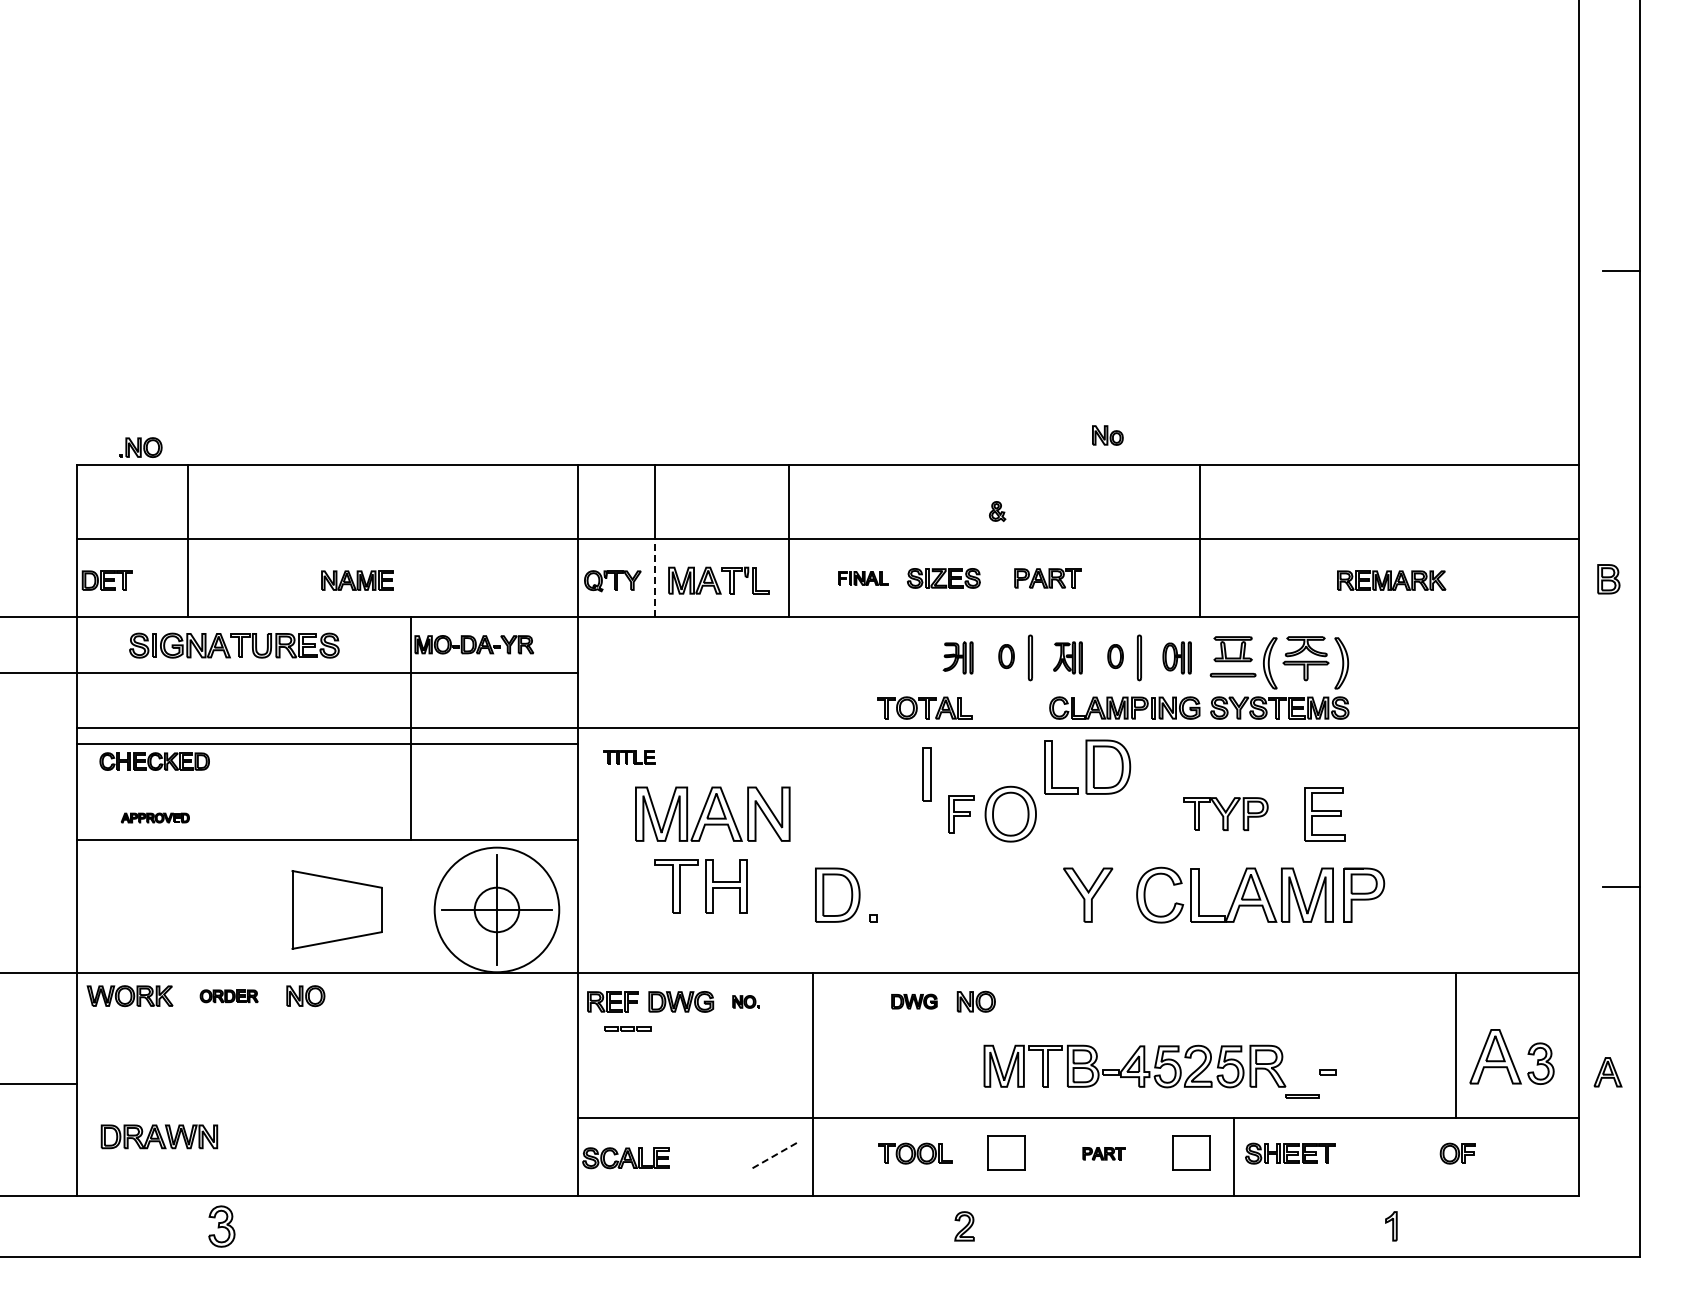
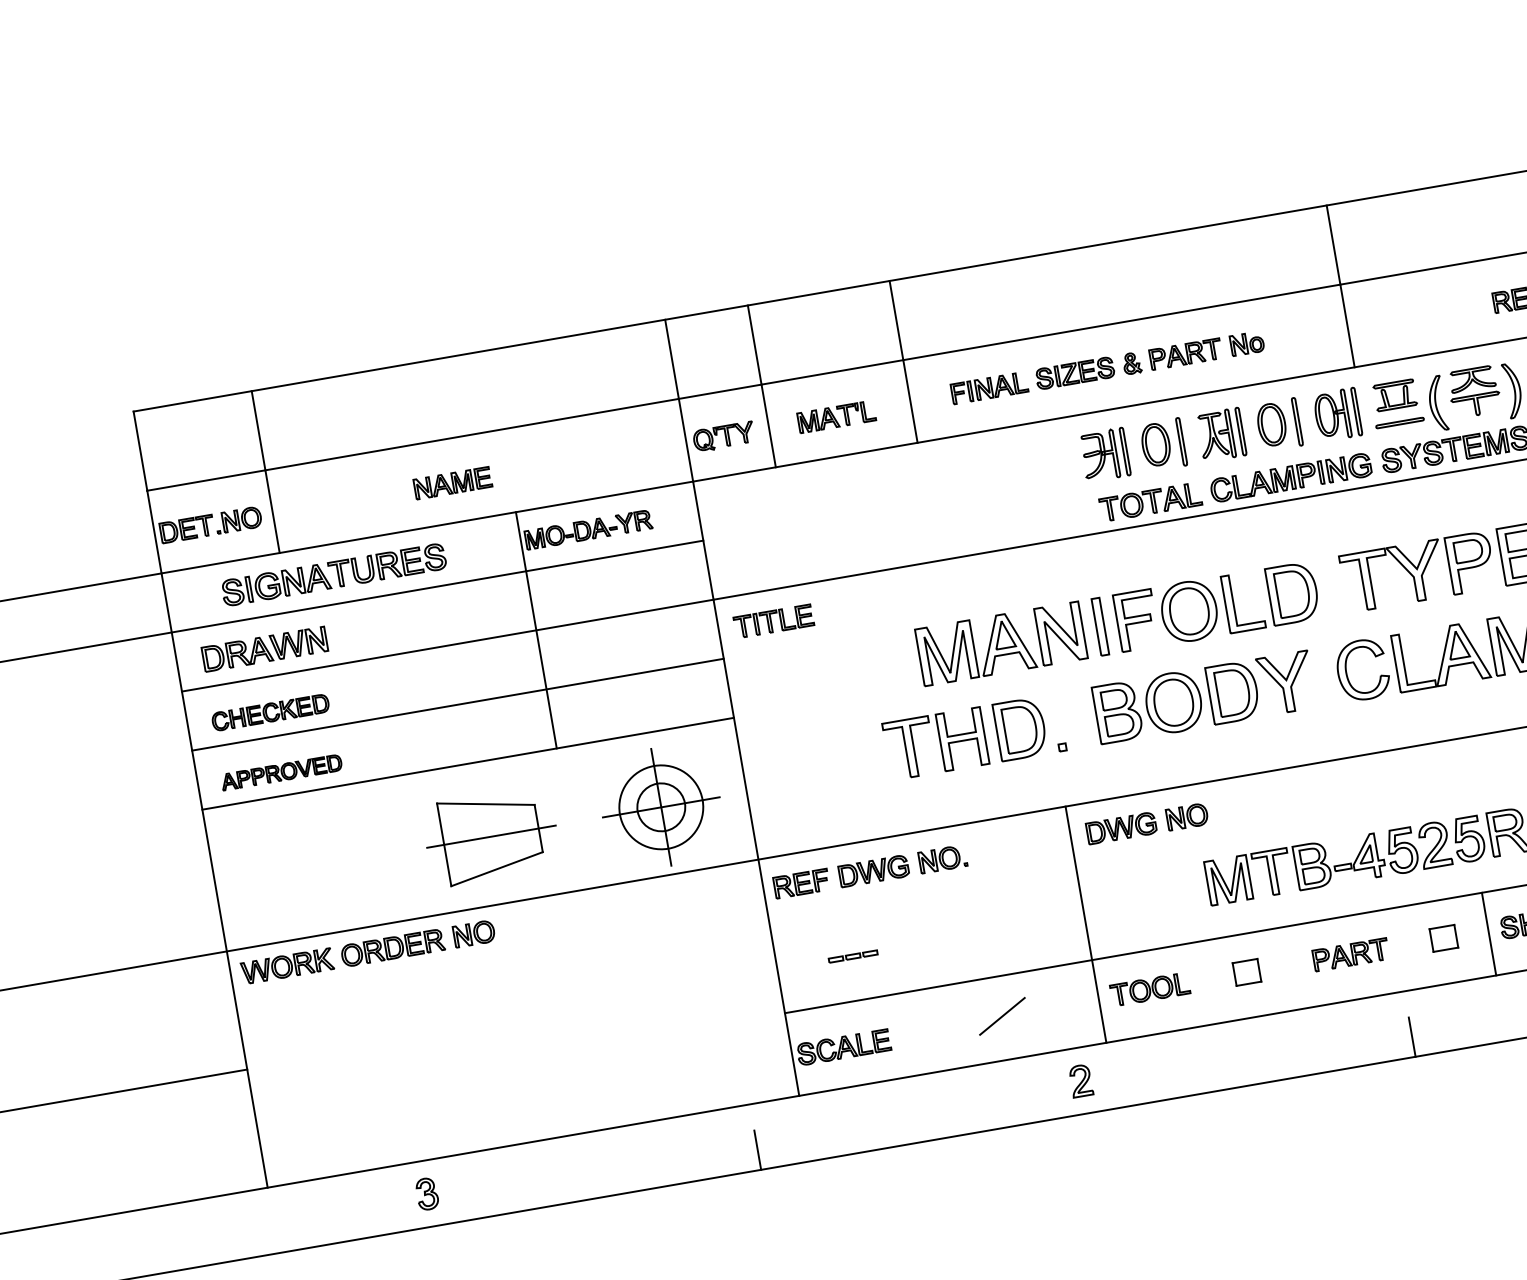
part: (1107, 435) -> (1246, 343), moved
part: (140, 447) -> (238, 520), moved
part: (997, 511) -> (1132, 363), moved
line: (655, 578) -> (768, 426), dashed -> solid
part: (862, 578) -> (988, 388), size x1.43
part: (718, 580) -> (836, 416), size x0.71
part: (1006, 656) -> (1155, 444), size x1.67
part: (1115, 656) -> (1271, 424), size x1.67
part: (957, 657) -> (1104, 454), size x1.43
part: (1067, 657) -> (1220, 434), size x1.43
part: (1176, 657) -> (1336, 414), size x1.43
part: (924, 707) -> (1150, 501), moved
line: (326, 743) -> (457, 704), moved
part: (629, 757) -> (774, 621), size x1.43
part: (1087, 766) -> (1270, 596), moved
part: (926, 774) -> (1099, 627), moved
part: (712, 813) -> (1001, 643), moved
part: (1225, 813) -> (1417, 571), size x1.67
part: (960, 814) -> (1136, 620), size x1.43
part: (155, 817) -> (281, 771), size x1.67
part: (700, 886) -> (935, 744), moved
part: (984, 894) -> (1176, 701), added
line: (336, 909) -> (490, 836), added
circle: (496, 909) -> (660, 806), size x0.62
part: (228, 996) -> (392, 948), size x1.67
part: (745, 1001) -> (942, 858), size x1.67
part: (914, 1001) -> (1121, 827), size x1.43
part: (627, 1028) -> (852, 956), moved
line: (812, 1084) -> (1085, 924), moved
part: (159, 1136) -> (264, 648), moved
part: (1006, 1153) -> (1247, 972), size x0.62
part: (1103, 1153) -> (1350, 954), size x1.67
part: (1191, 1153) -> (1443, 938), size x0.62
line: (775, 1154) -> (1001, 1015), dashed -> solid
part: (221, 1226) -> (426, 1194), size x0.71
part: (964, 1226) -> (1081, 1081), moved
line: (531, 1238) -> (758, 1149), added
line: (1147, 1238) -> (1412, 1036), added

